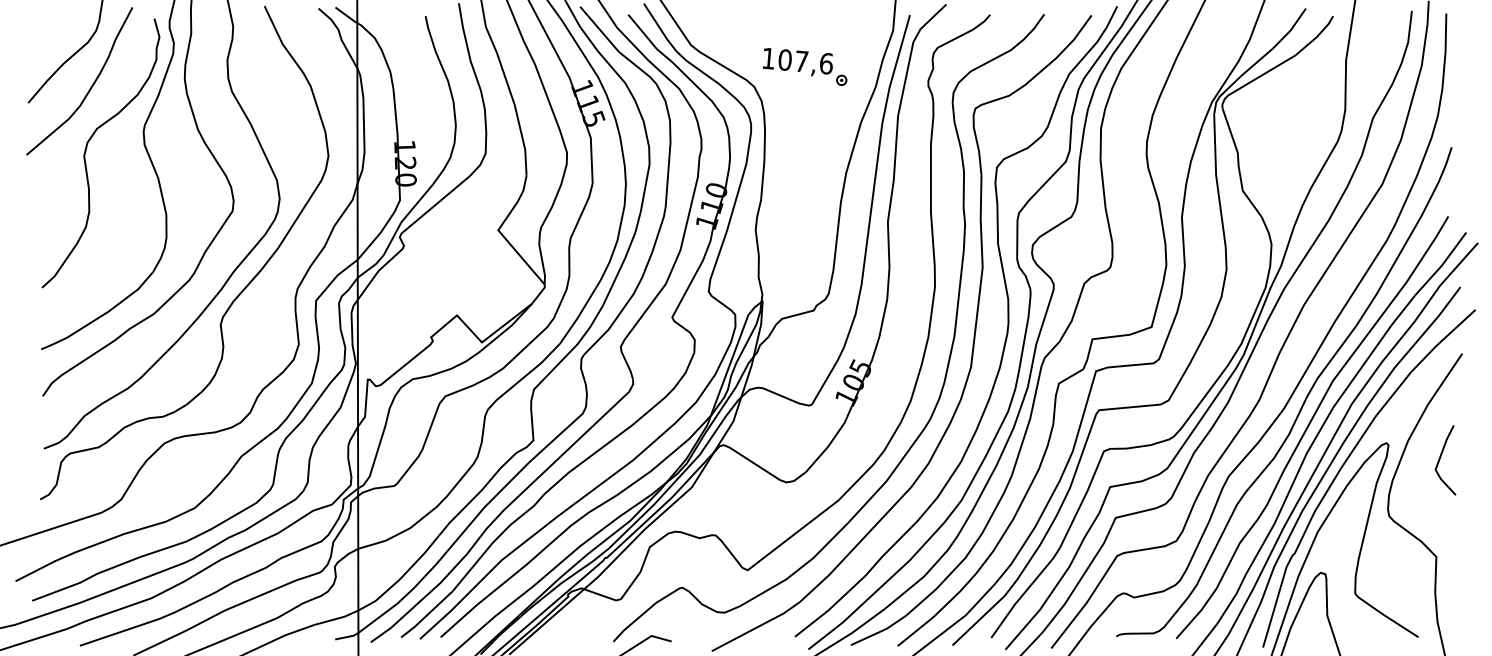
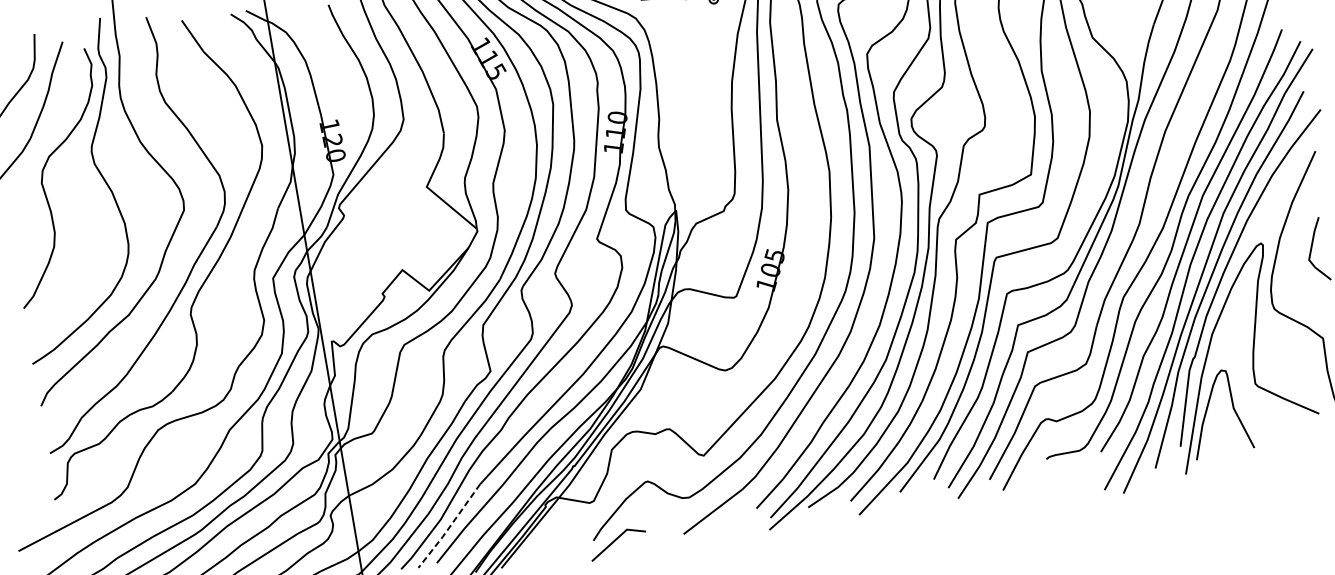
line: (460, 601) -> (449, 527), solid -> dashed

